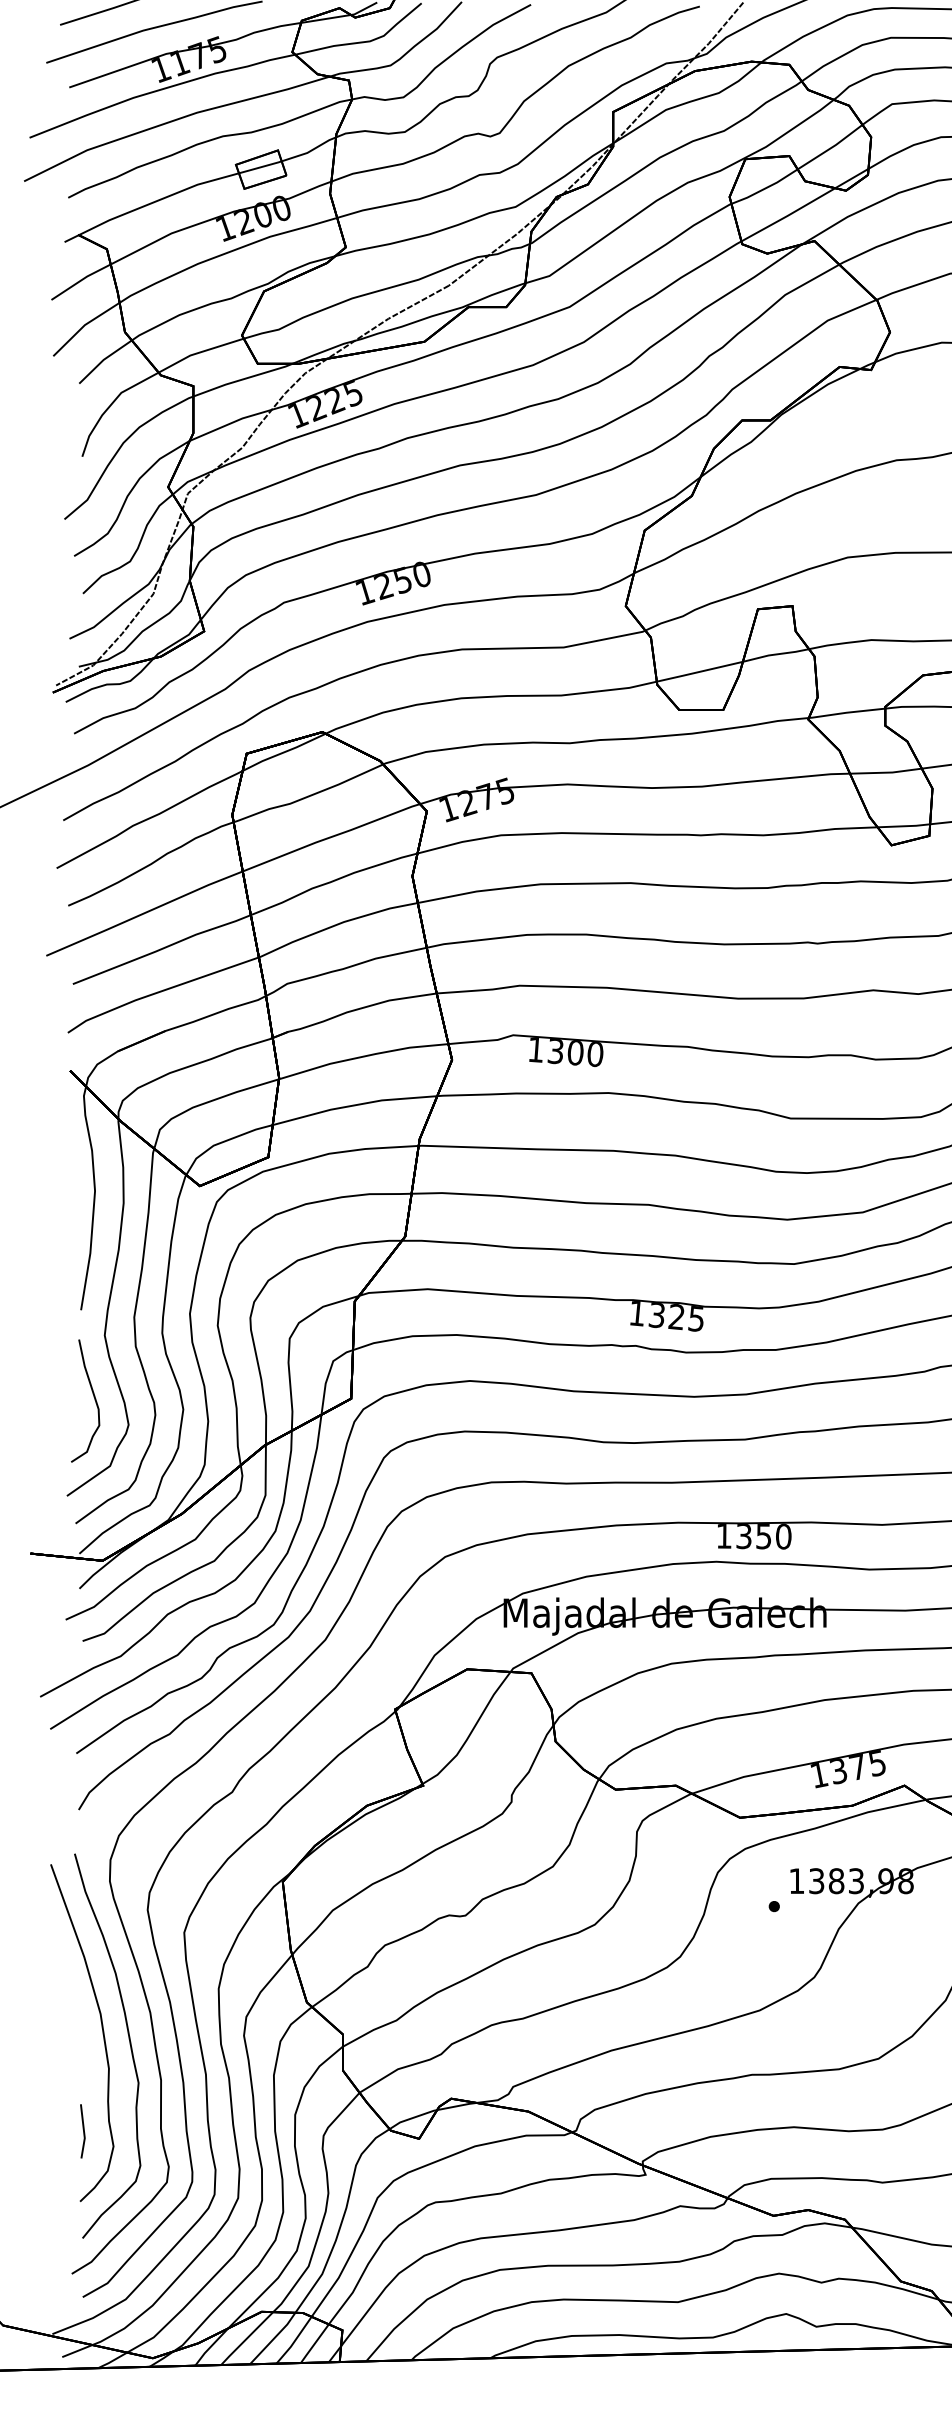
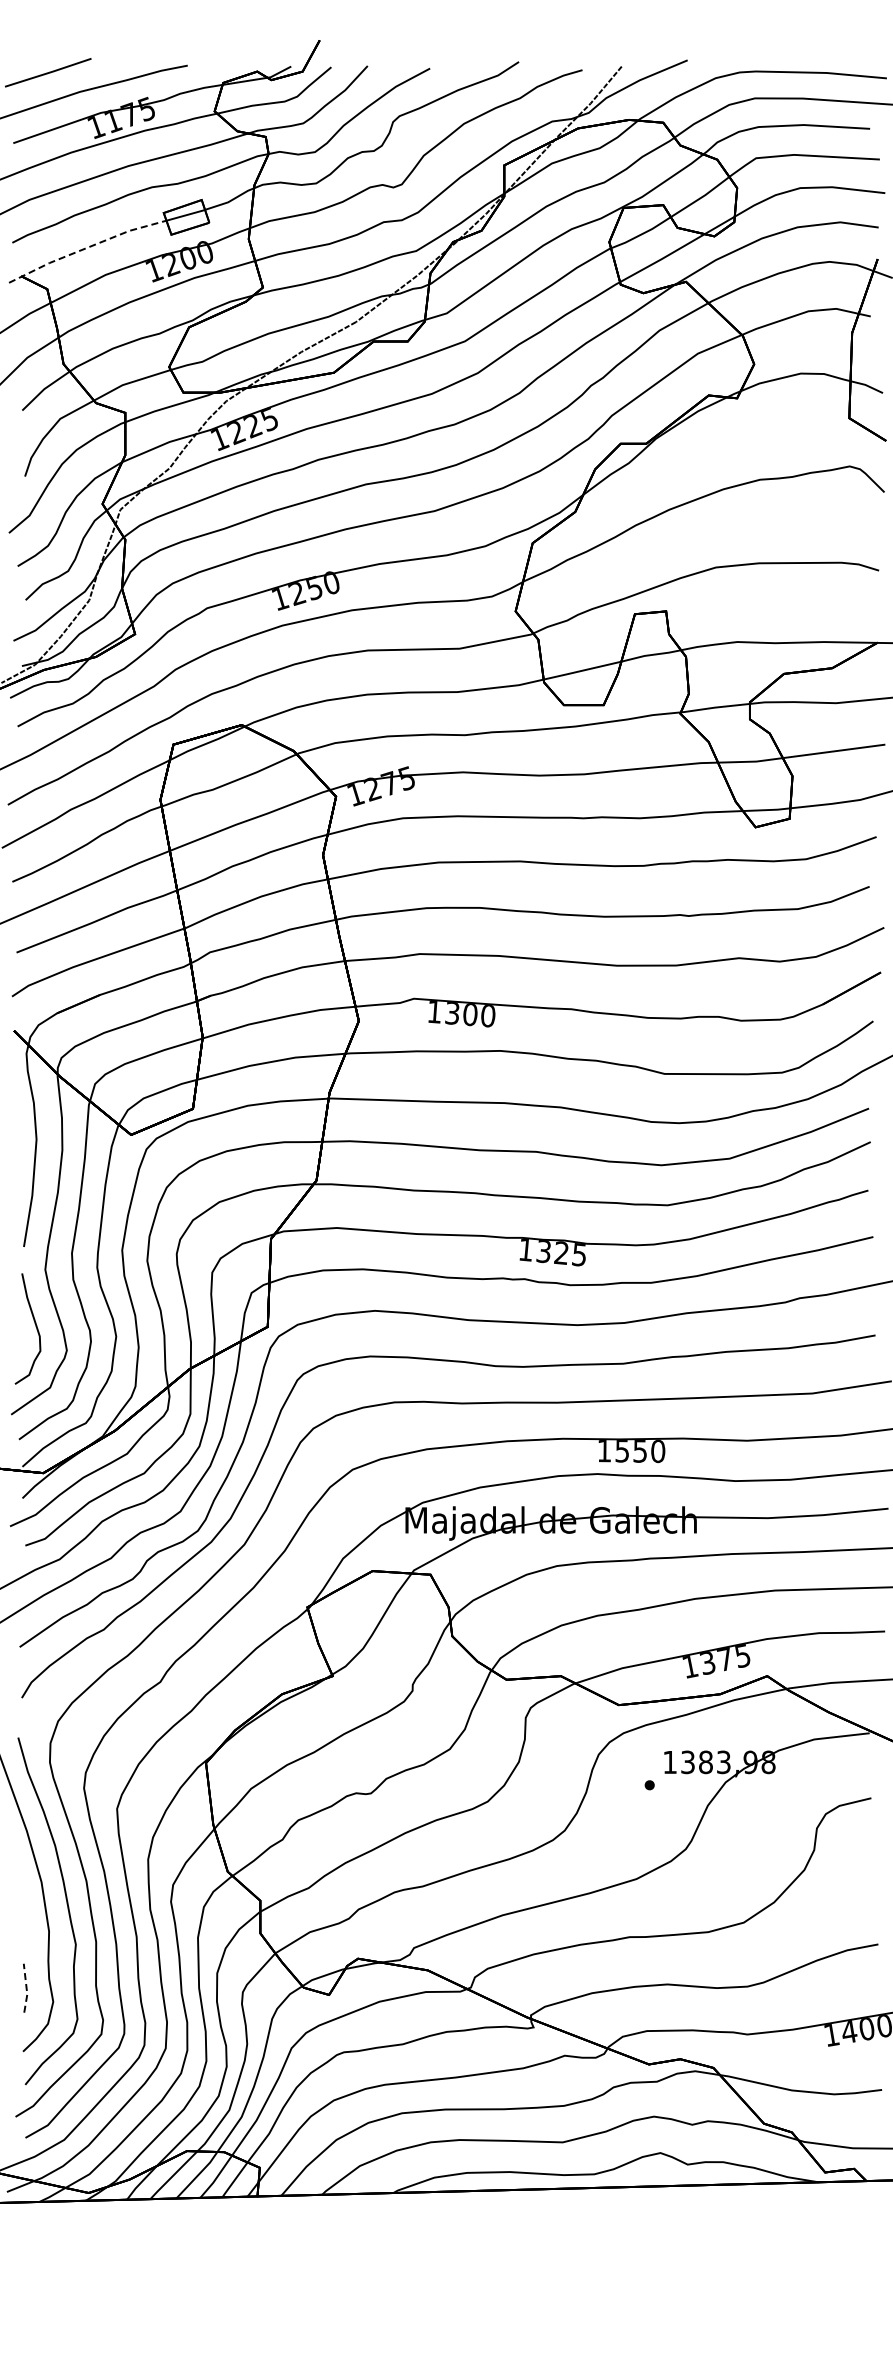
line: (150, 204) -> (86, 248), solid -> dashed
text: (744, 1536) -> (622, 1451), 1350 -> 1550
line: (83, 2131) -> (26, 1988), solid -> dashed

